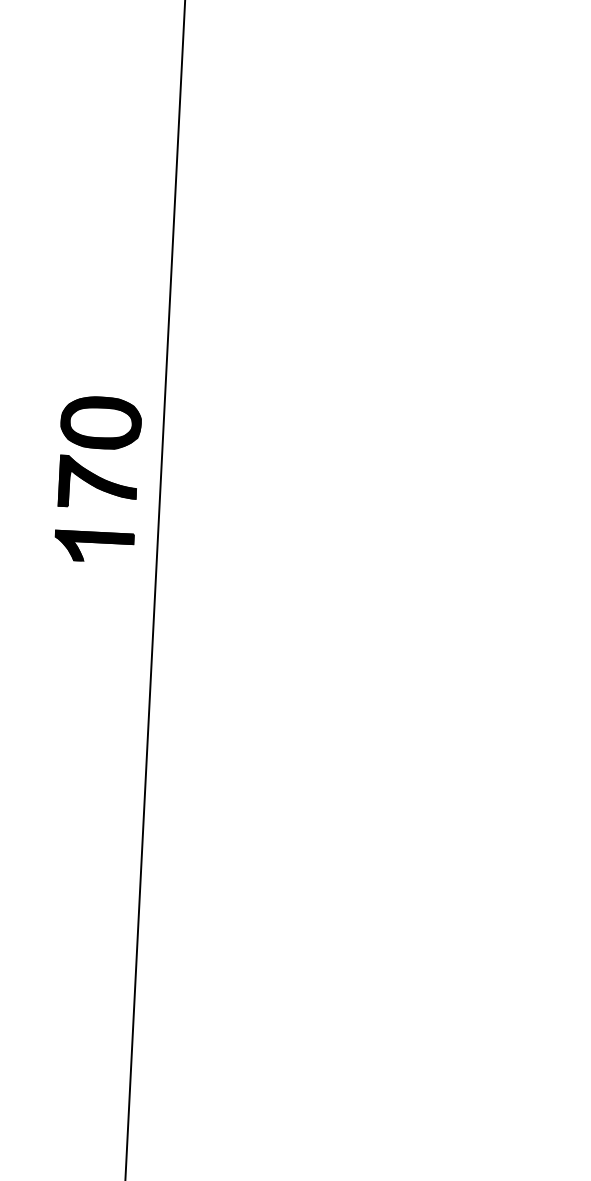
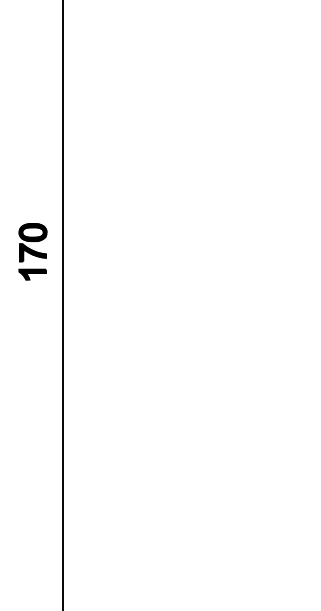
part: (97, 479) -> (32, 251), size x0.7

